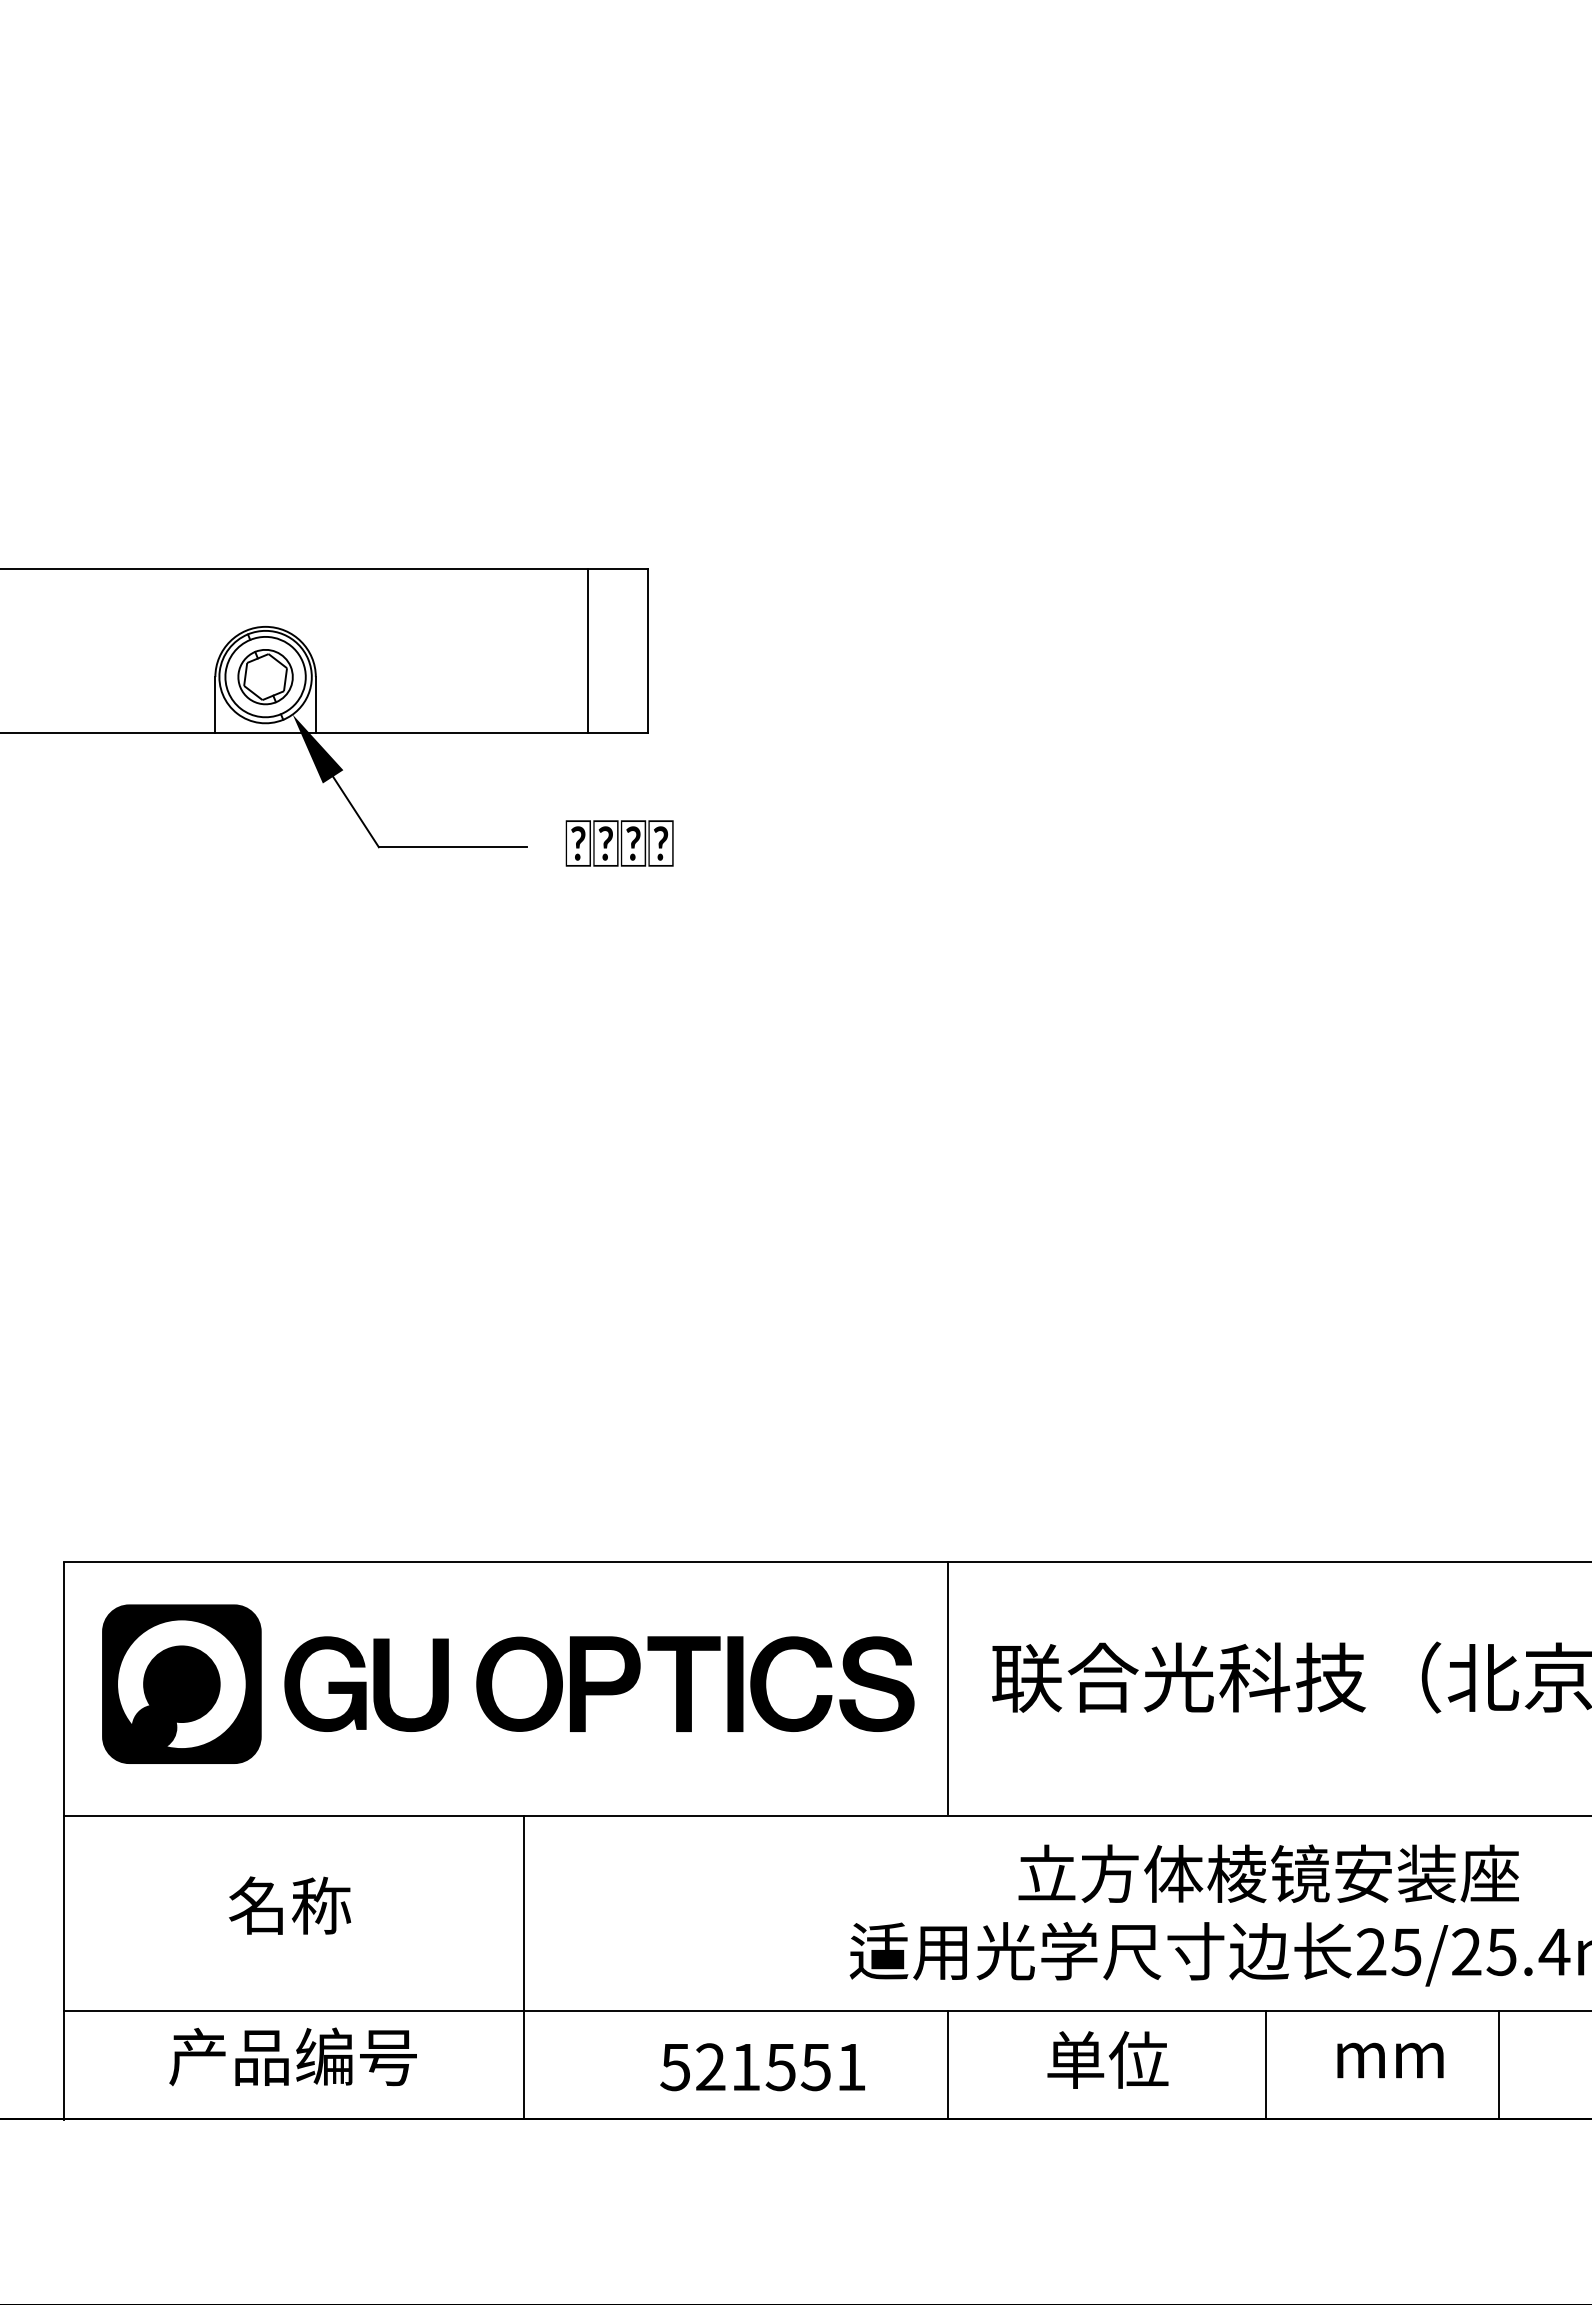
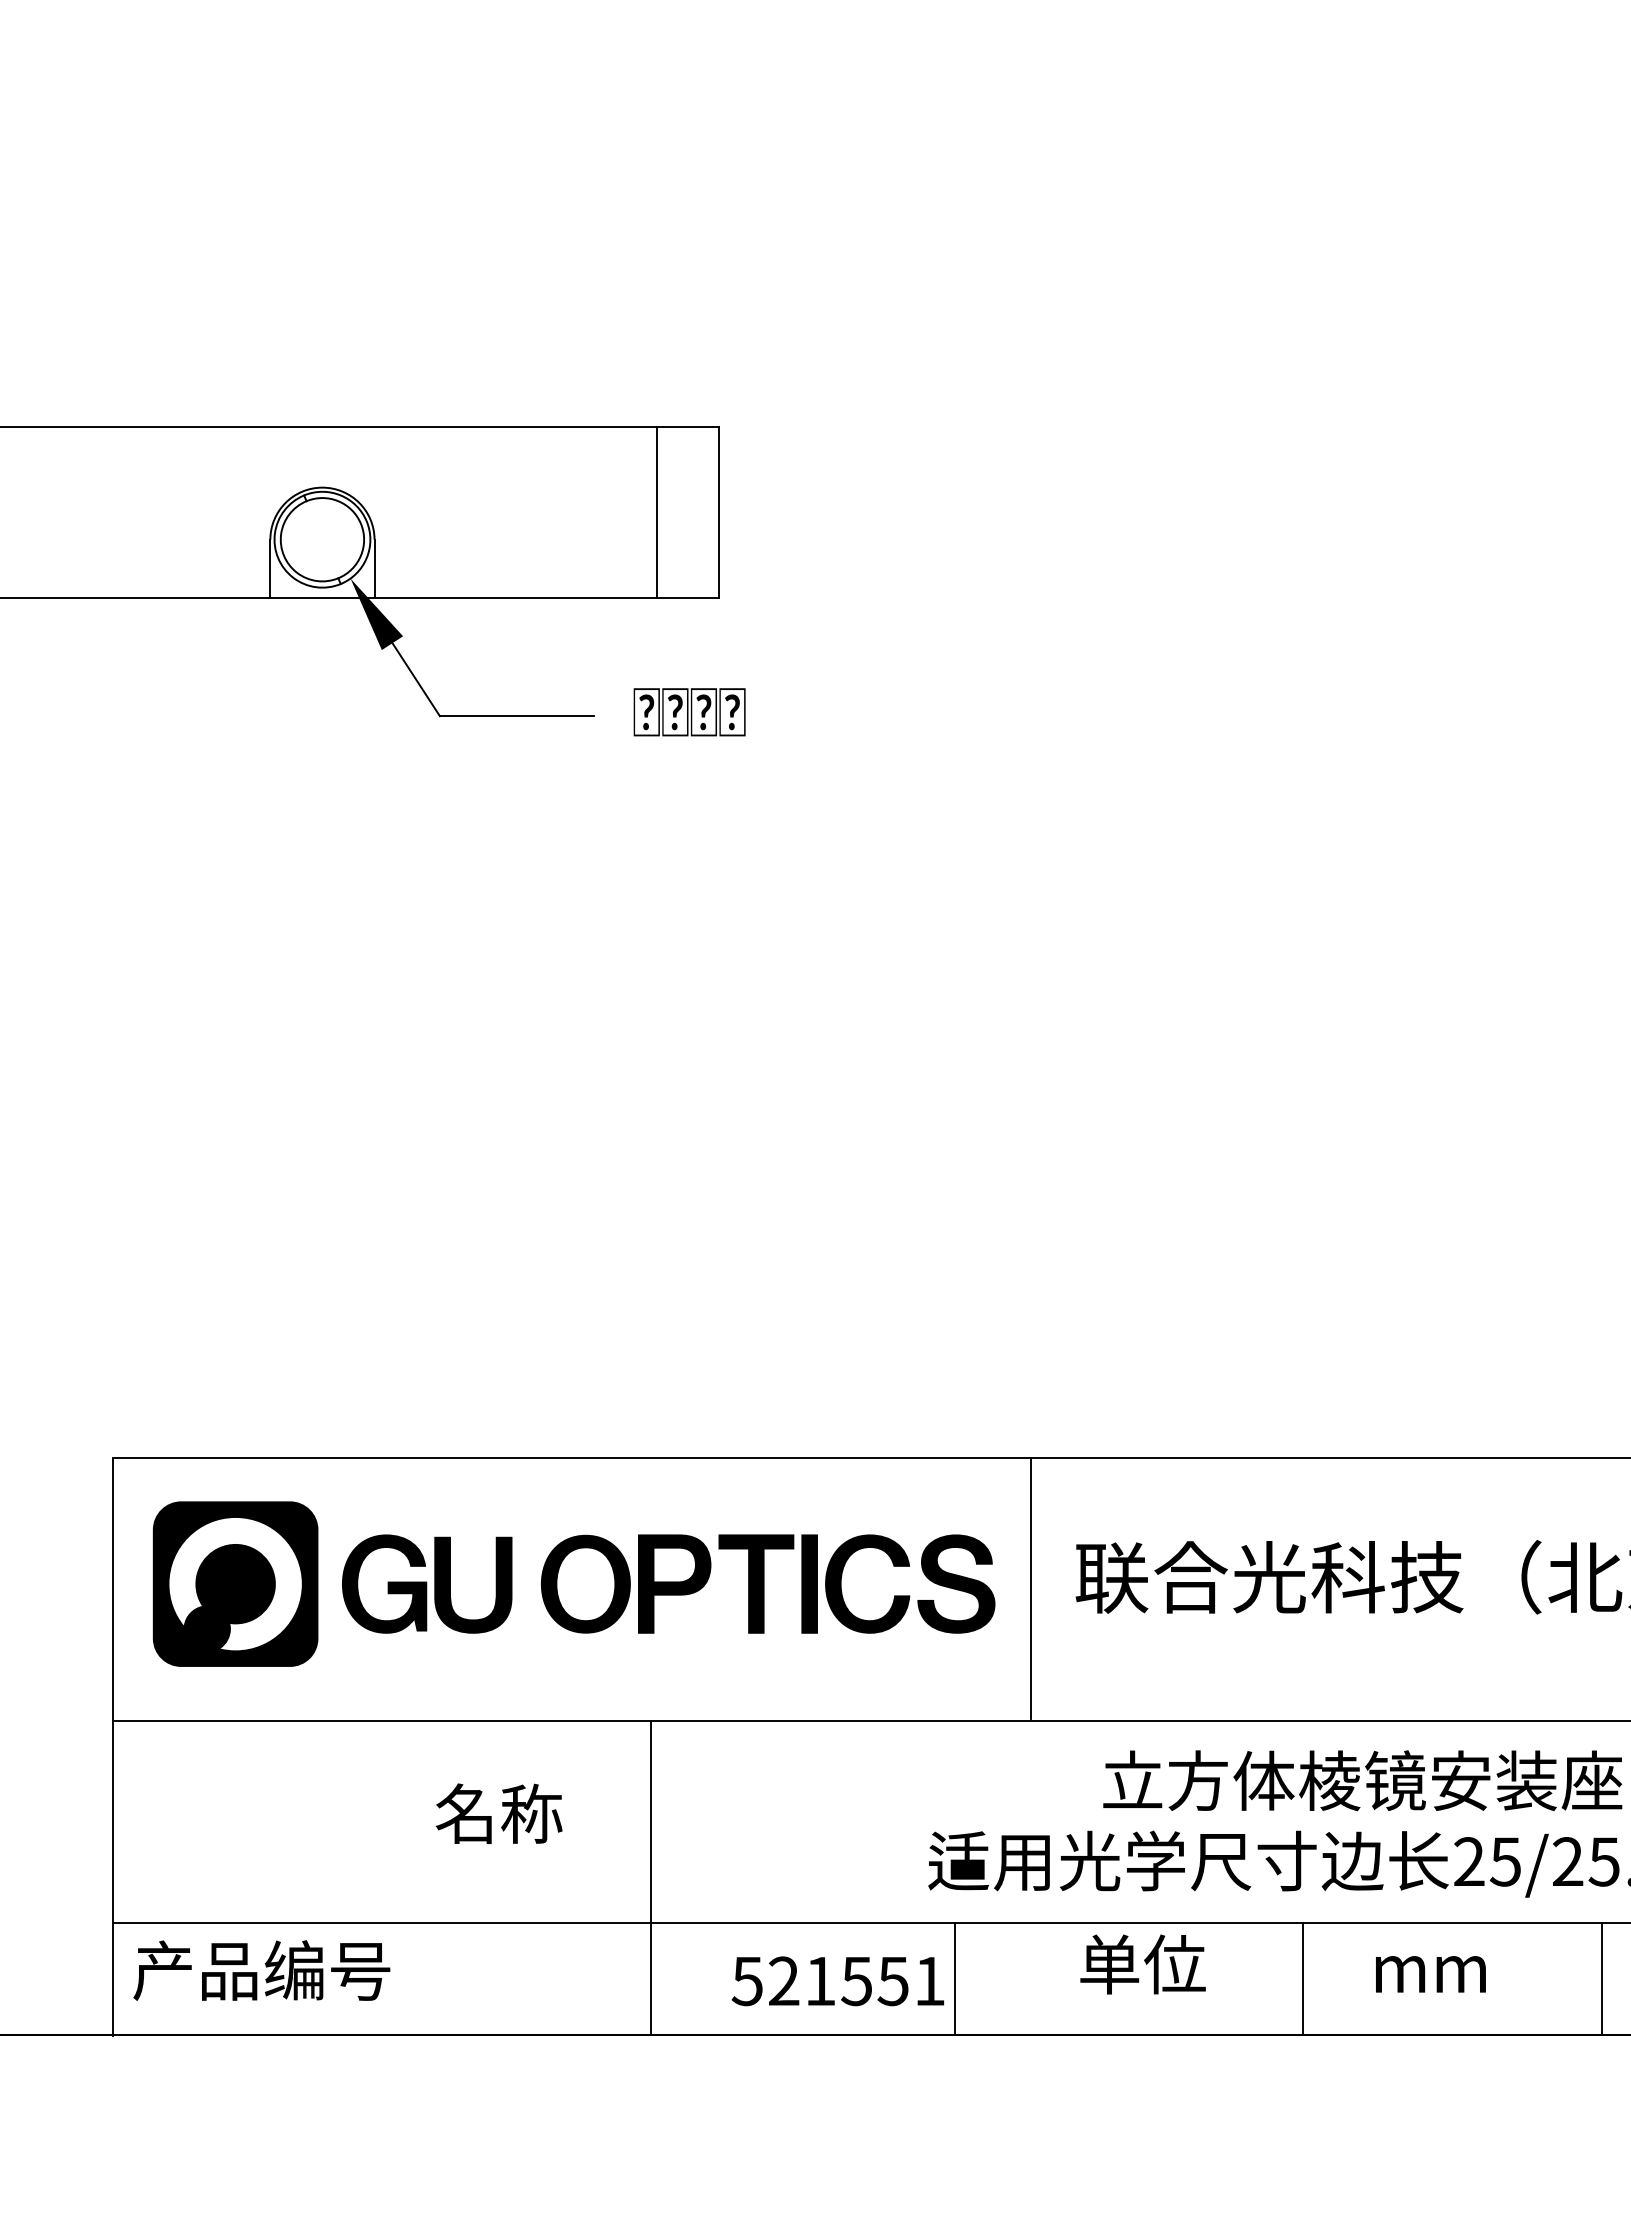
part: (265, 677) -> (322, 540), removed
text: (290, 1905) -> (499, 1813), moved
line: (523, 1967) -> (651, 1877), moved
text: (292, 2056) -> (261, 1970), moved
text: (1107, 2059) -> (1142, 1963), moved
text: (1390, 2060) -> (1430, 1974), moved
line: (948, 2064) -> (954, 1978), moved
line: (1266, 2064) -> (1303, 1978), moved

